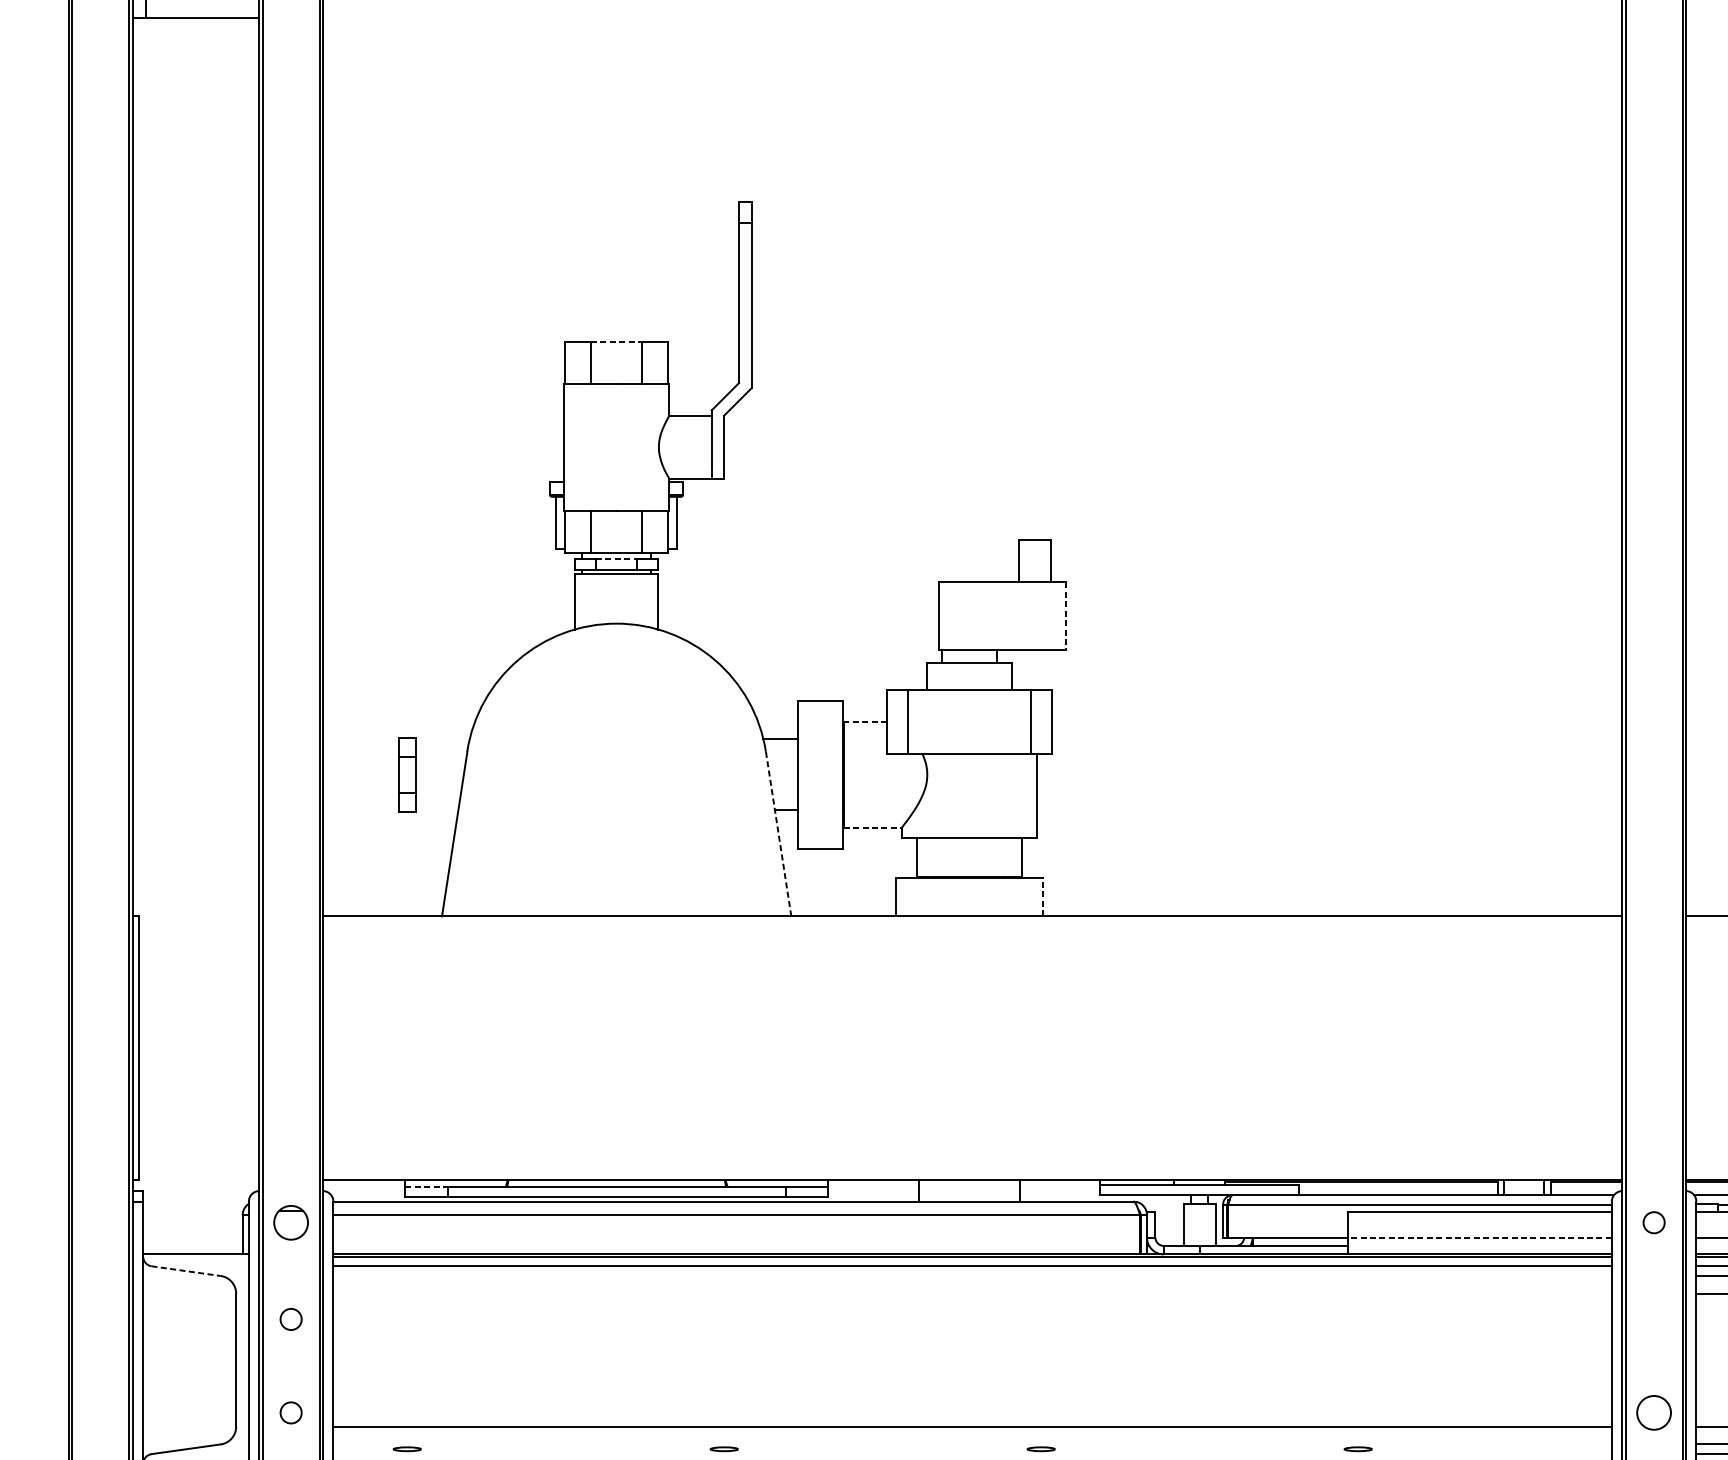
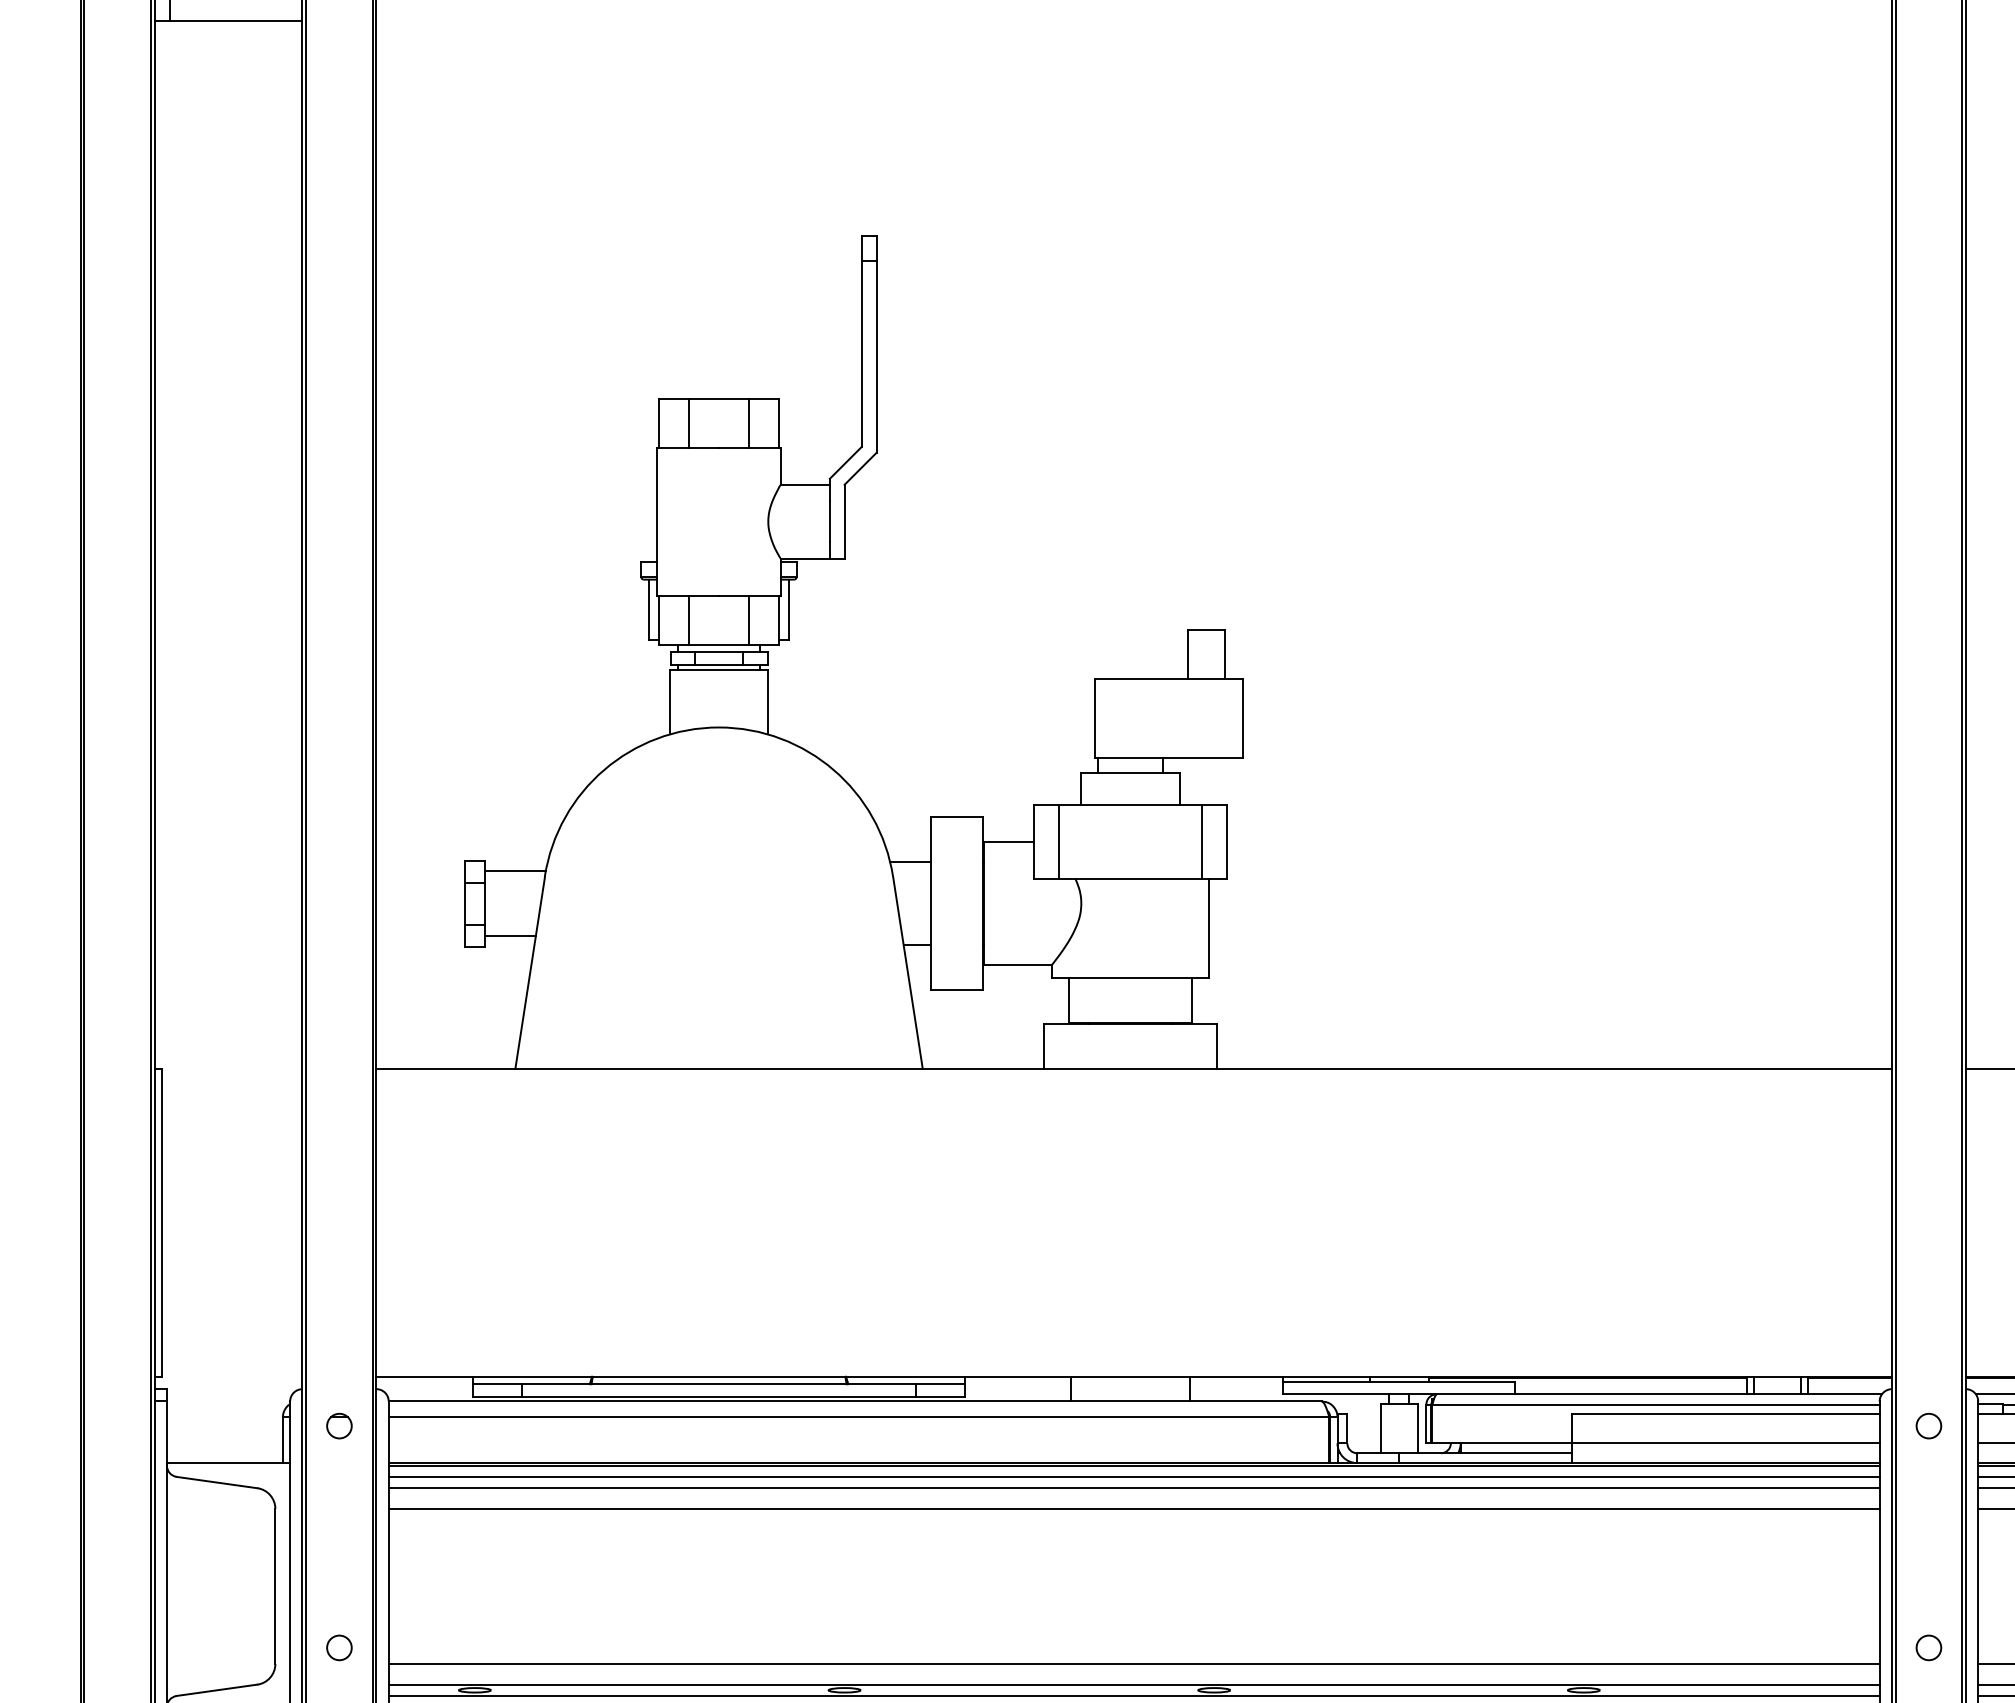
line: (617, 341) -> (719, 398), dashed -> solid
line: (617, 559) -> (719, 652), dashed -> solid
line: (1065, 616) -> (1242, 719), dashed -> solid
line: (864, 722) -> (1008, 842), dashed -> solid
line: (441, 747) -> (514, 871), added
line: (436, 802) -> (509, 936), added
line: (873, 827) -> (1018, 965), dashed -> solid
line: (778, 833) -> (907, 972), dashed -> solid
line: (1043, 897) -> (1216, 1046), dashed -> solid
line: (426, 1187) -> (497, 1384), dashed -> solid
part: (291, 1222) -> (339, 1425), size x0.62
line: (1479, 1237) -> (1725, 1443), dashed -> solid
line: (185, 1271) -> (216, 1482), dashed -> solid
line: (972, 1276) -> (1133, 1488), added
line: (972, 1293) -> (1133, 1508), added
circle: (291, 1319) -> (339, 1538), removed
circle: (1653, 1412) -> (1928, 1647), size x0.62
line: (972, 1444) -> (1133, 1684), added
line: (972, 1453) -> (1133, 1695), added

